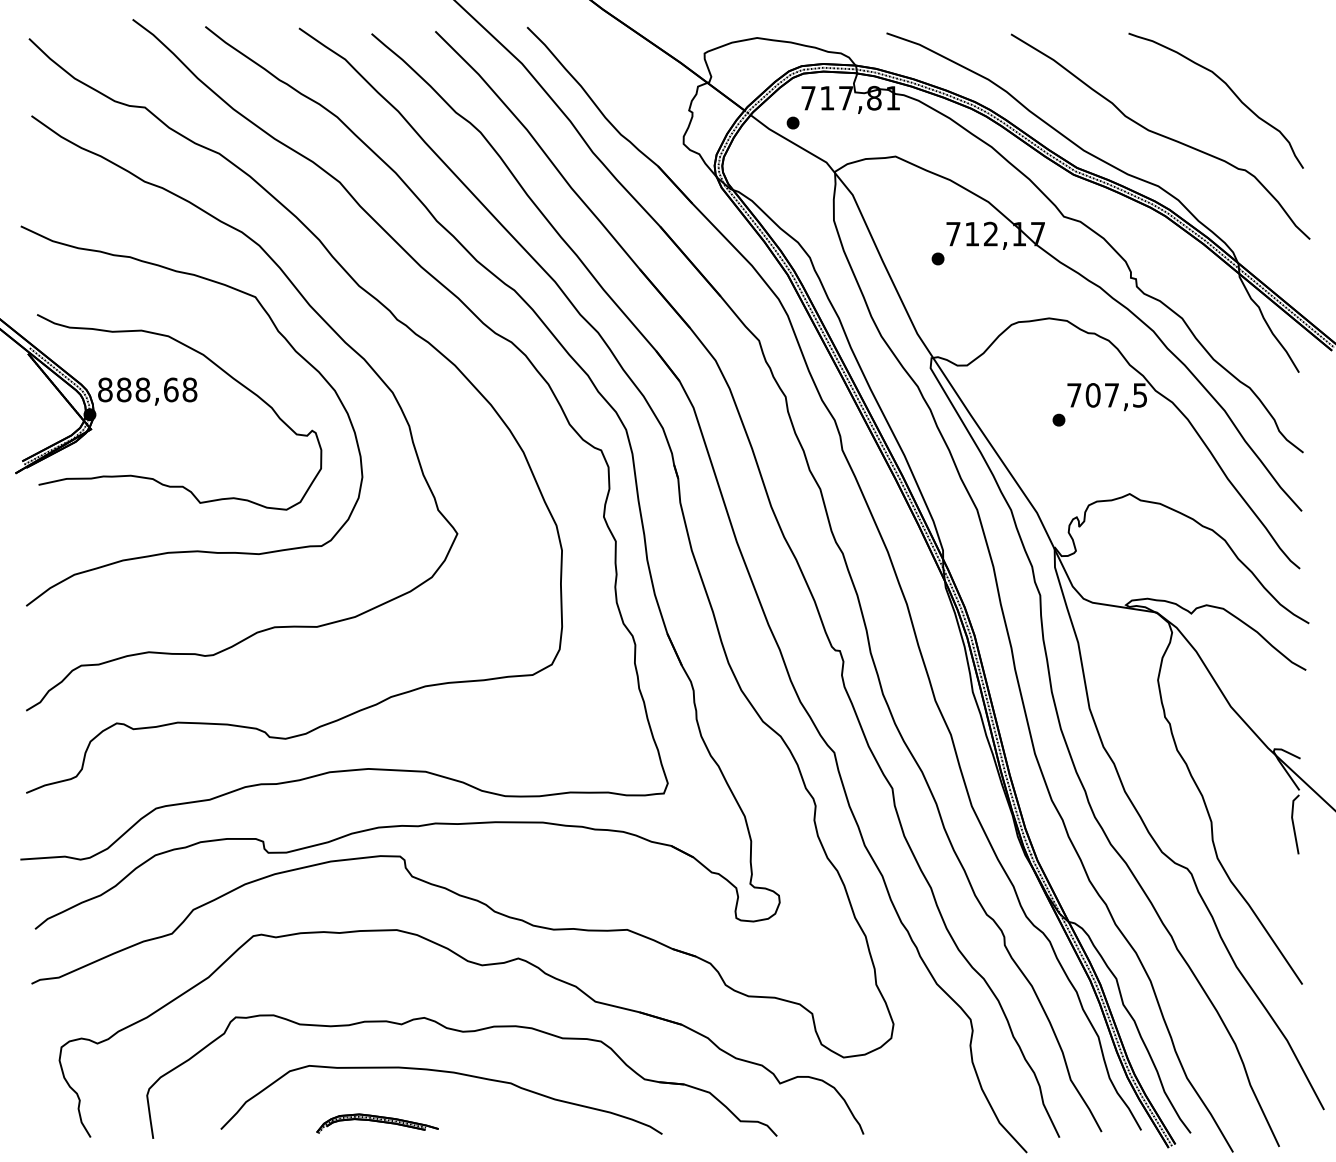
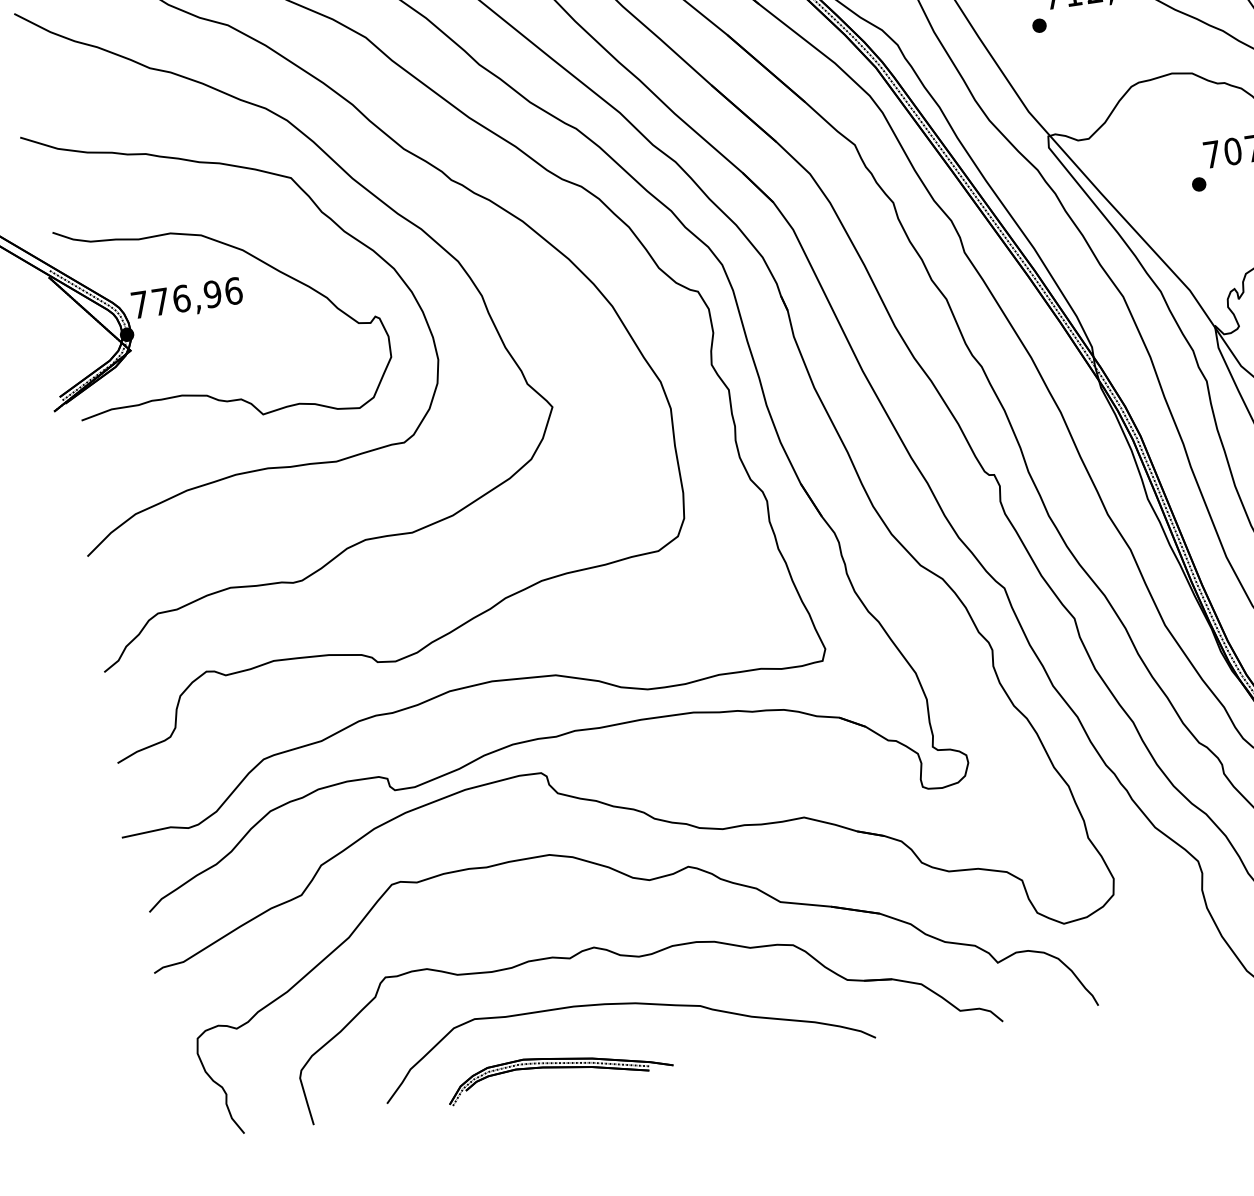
text: (147, 389) -> (186, 297), 888,68 -> 776,96
part: (377, 1123) -> (559, 1071), size x1.67

